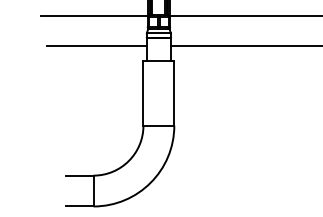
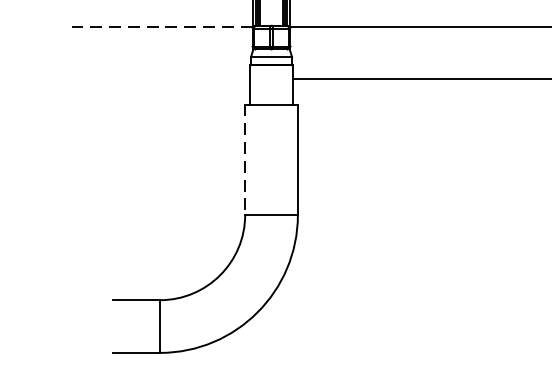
line: (93, 15) -> (159, 26), solid -> dashed
line: (96, 46) -> (164, 79), removed
line: (143, 93) -> (245, 159), solid -> dashed

